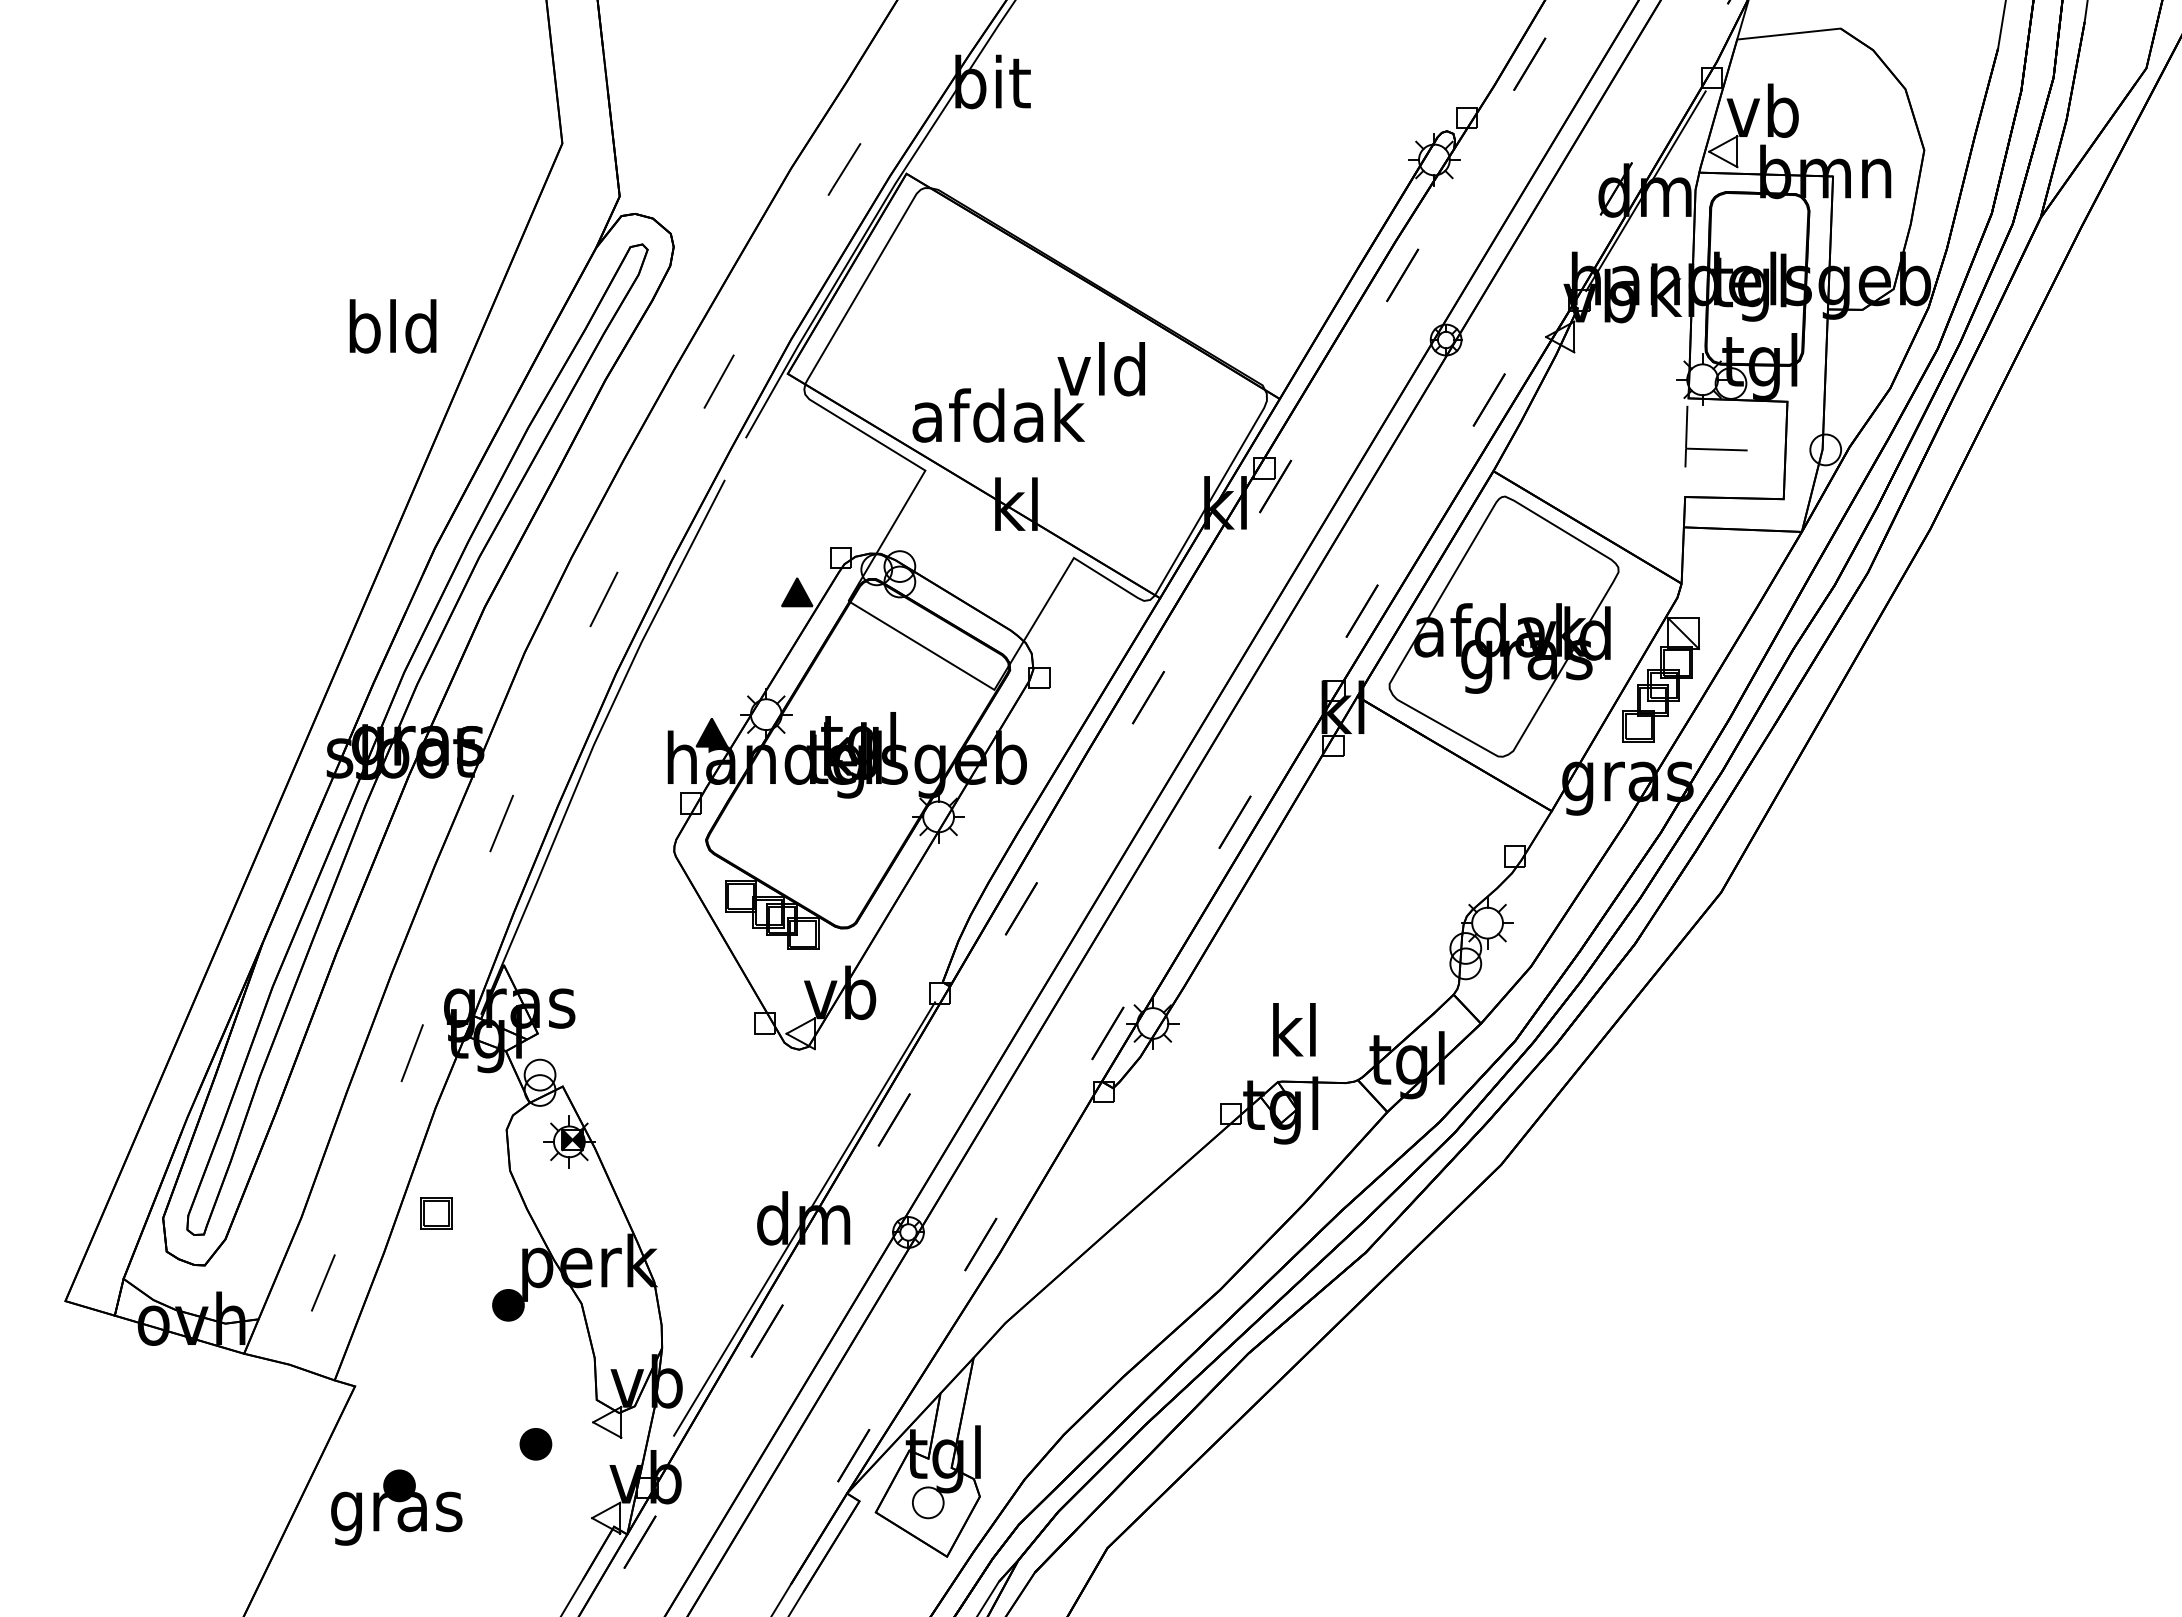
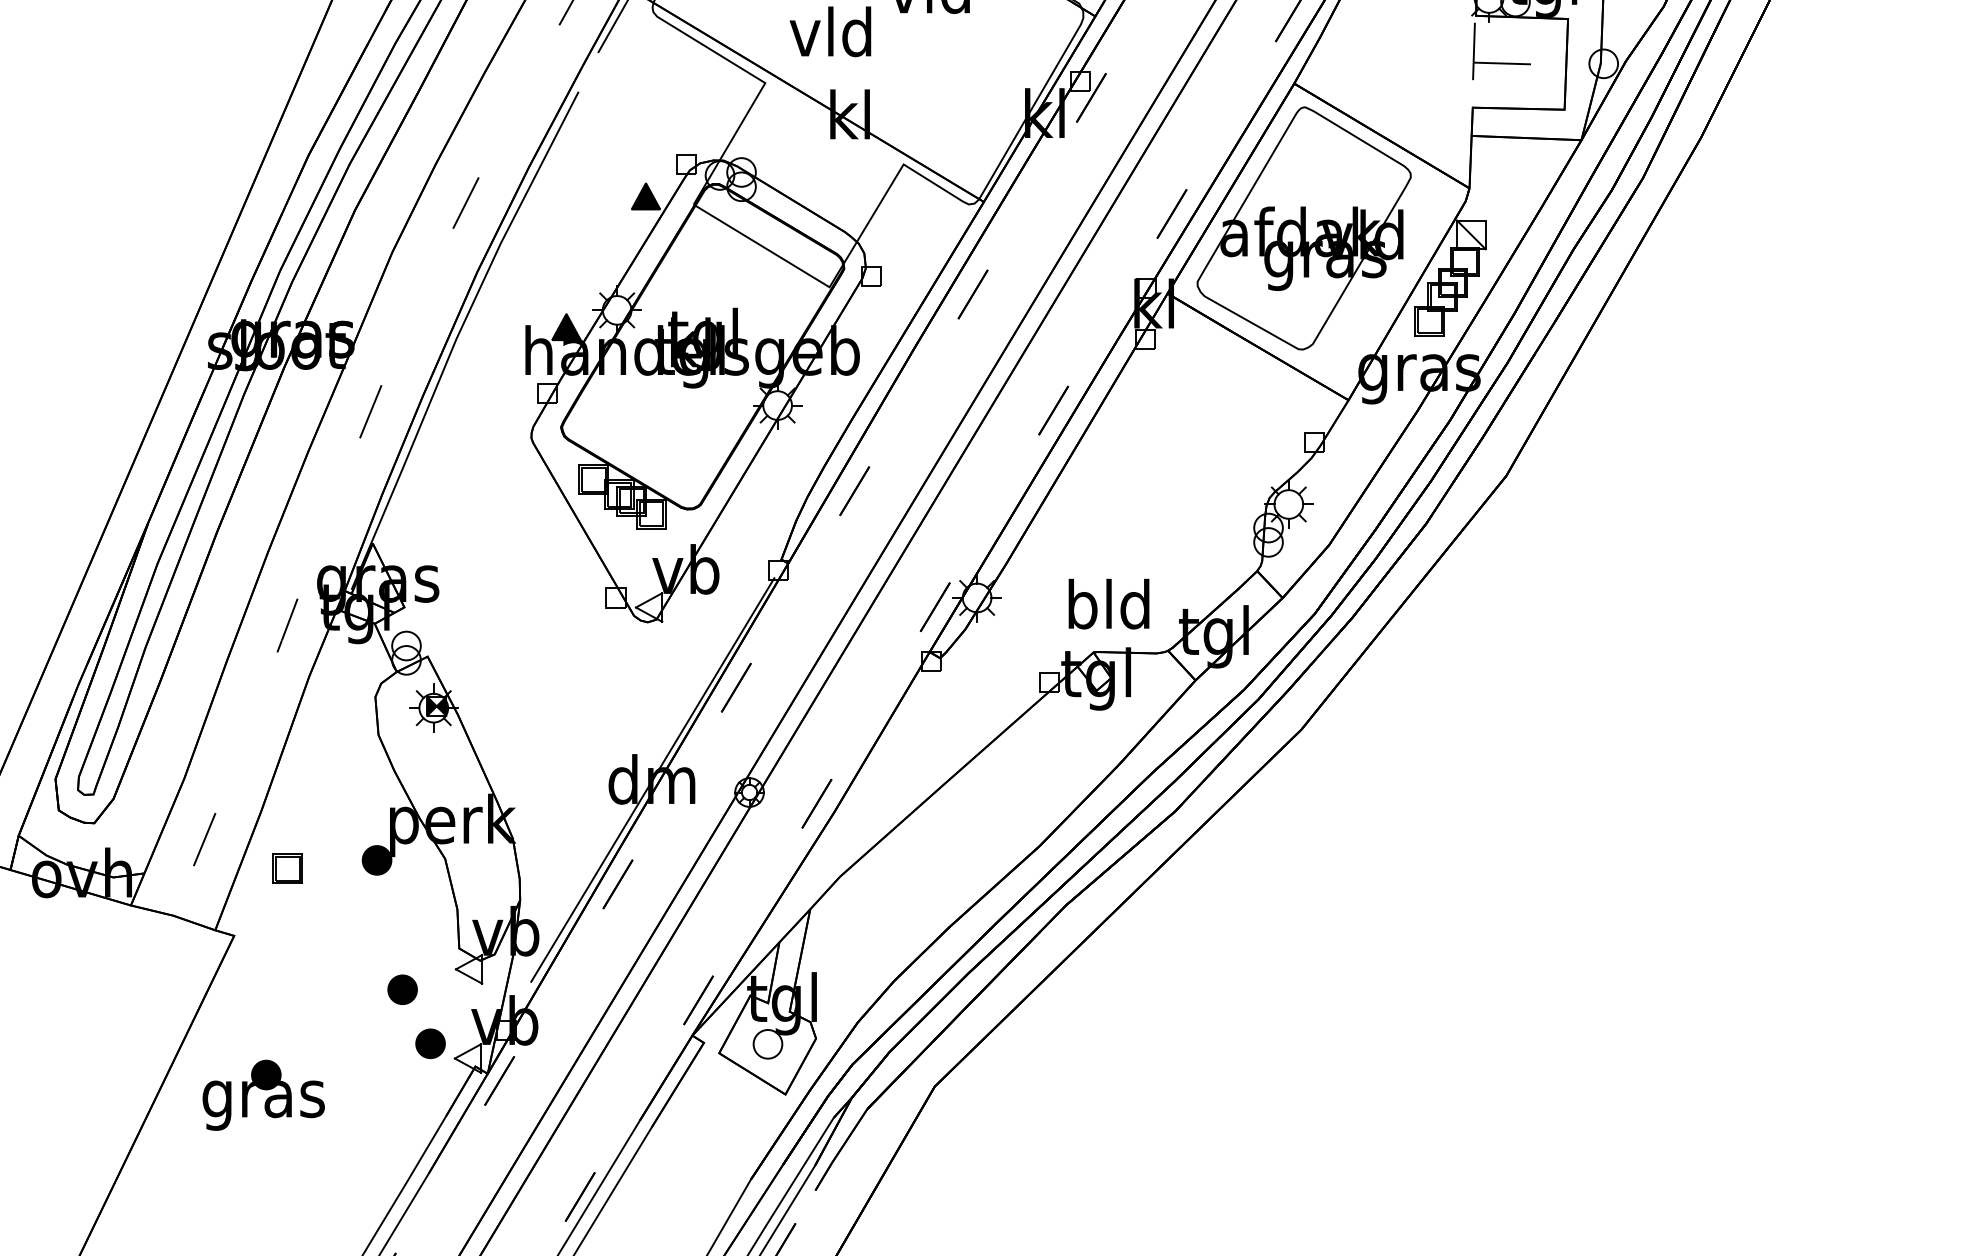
text: (998, 415) -> (833, 31), afdak -> vld
text: (1294, 1030) -> (1109, 604), kl -> bld
part: (436, 1213) -> (287, 868), moved
part: (565, 1502) -> (430, 1043), added
part: (396, 1507) -> (263, 1095), moved

